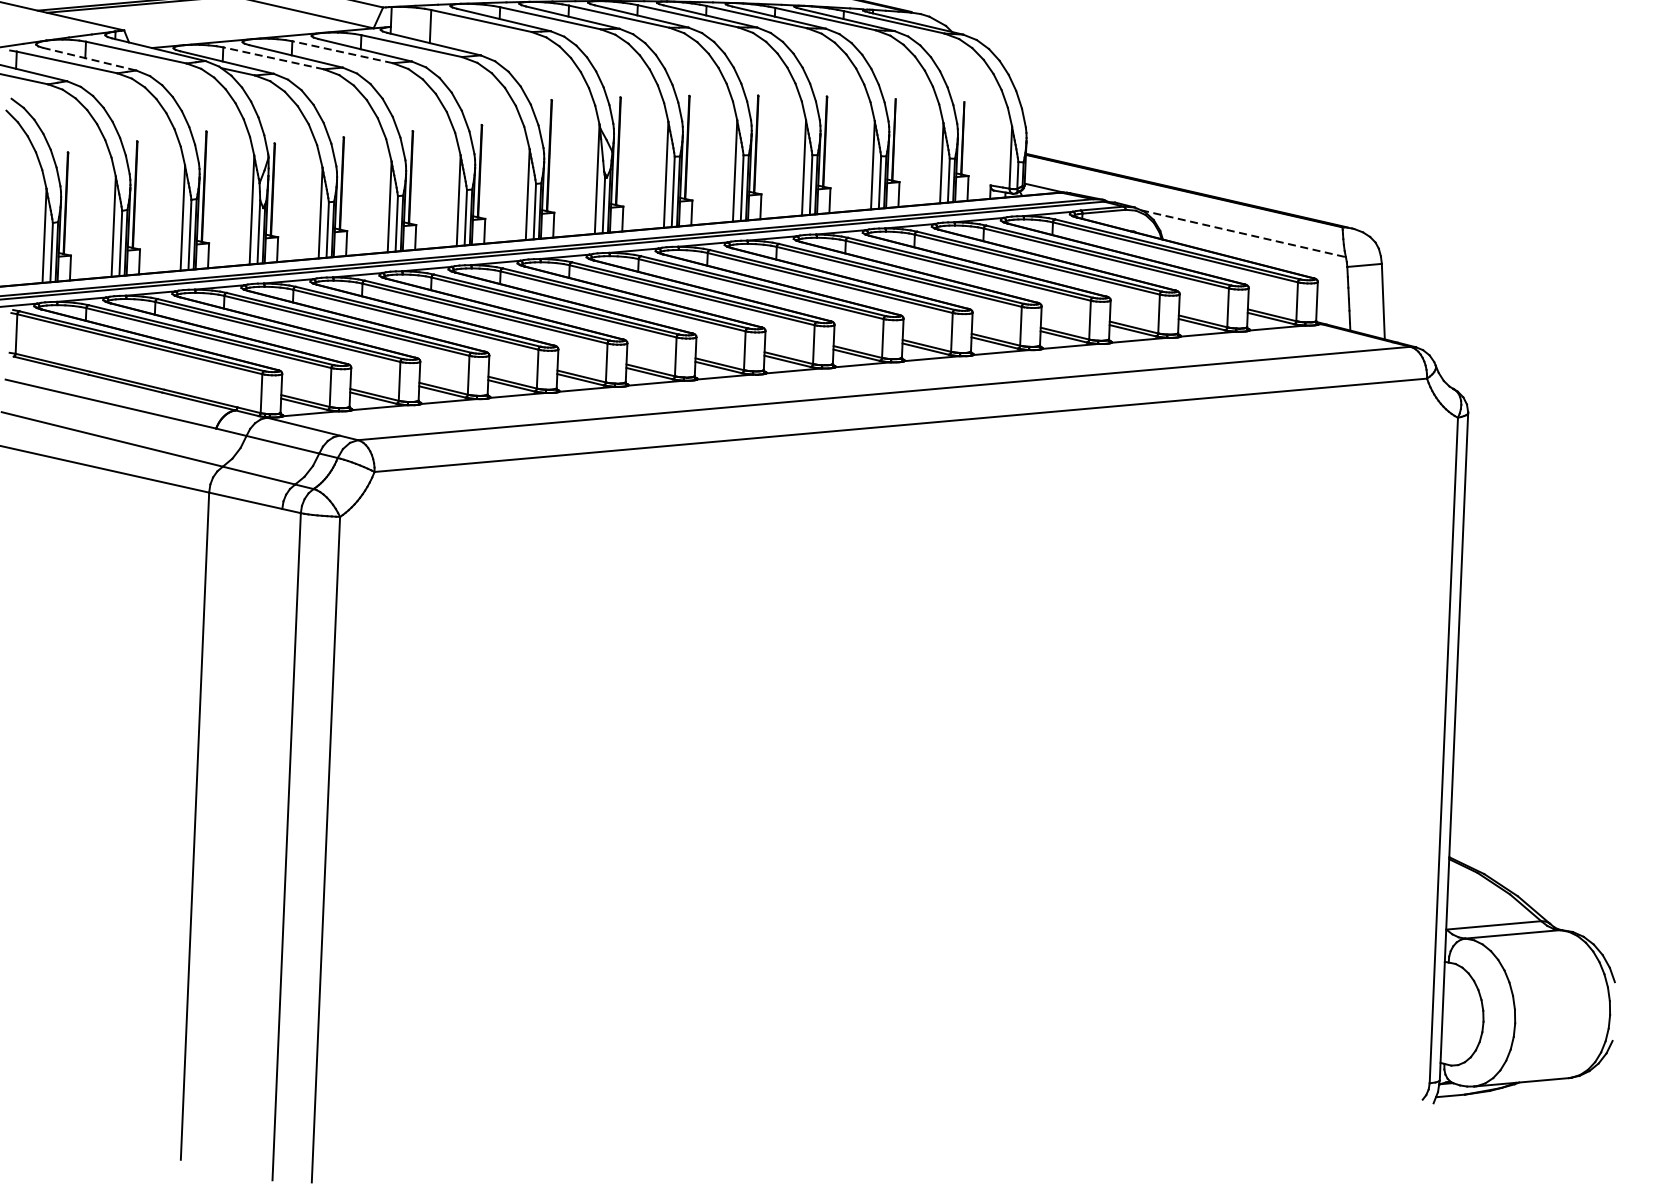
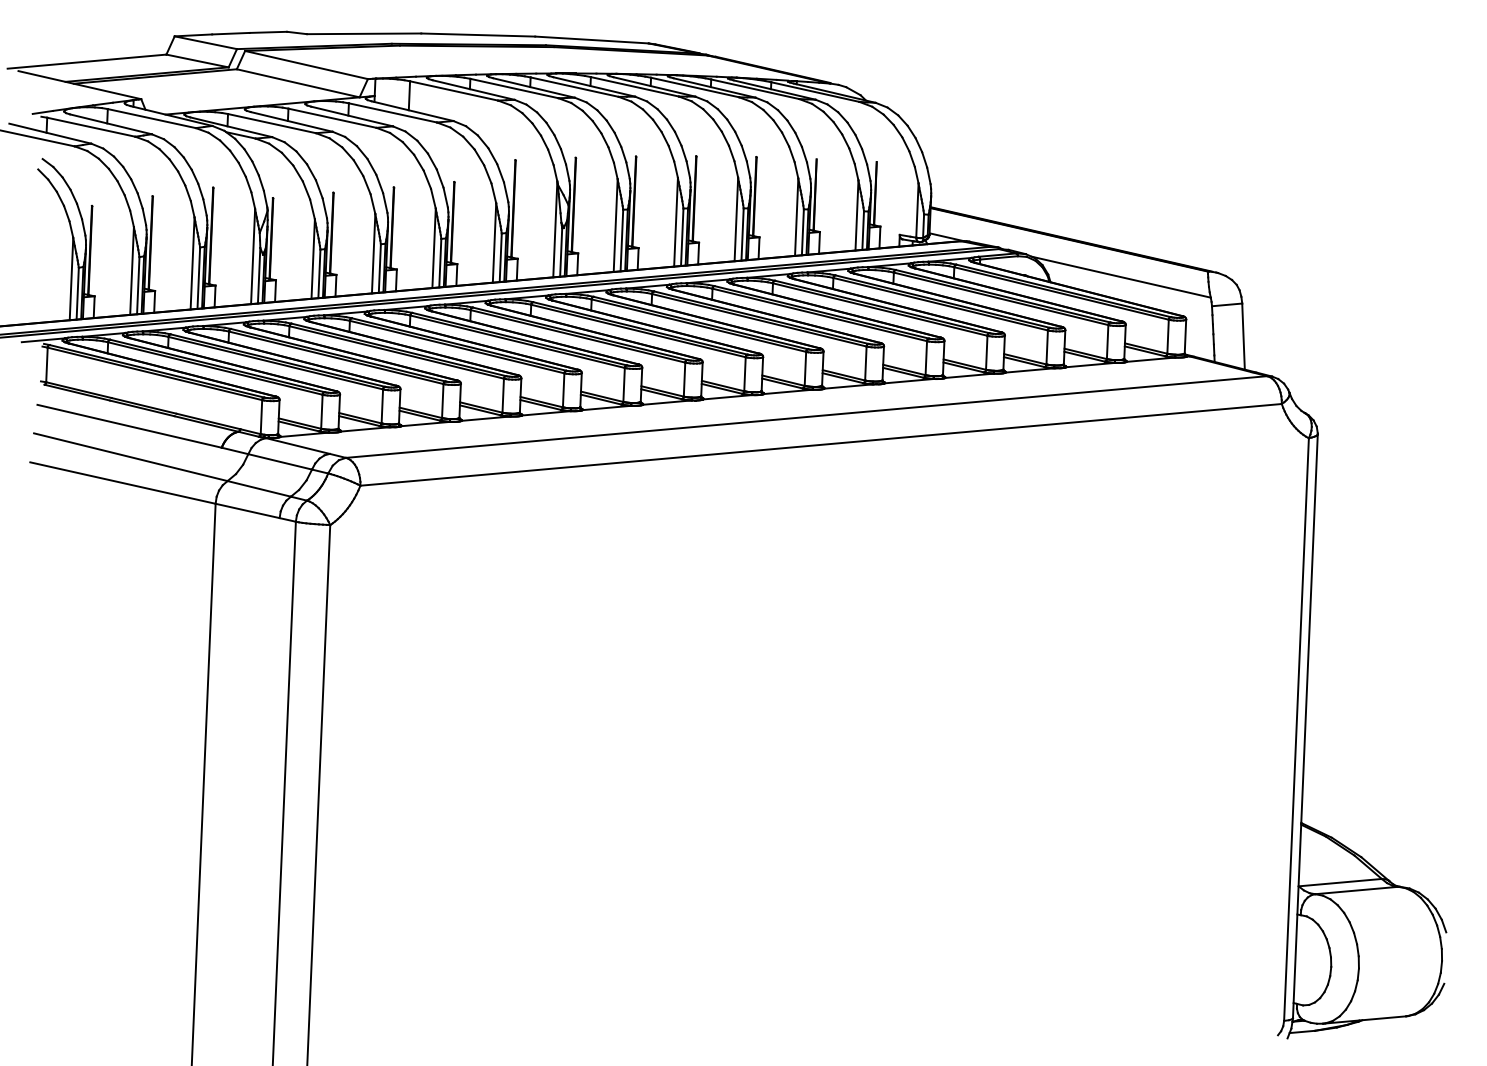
line: (342, 52) -> (332, 118), dashed -> solid
line: (272, 58) -> (271, 123), dashed -> solid
line: (90, 59) -> (111, 124), dashed -> solid
line: (1243, 234) -> (1121, 277), dashed -> solid

